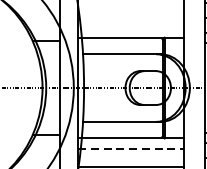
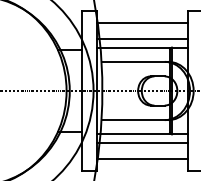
line: (130, 8) -> (142, 22), added
line: (130, 27) -> (142, 38), added
line: (130, 148) -> (142, 143), dashed -> solid

